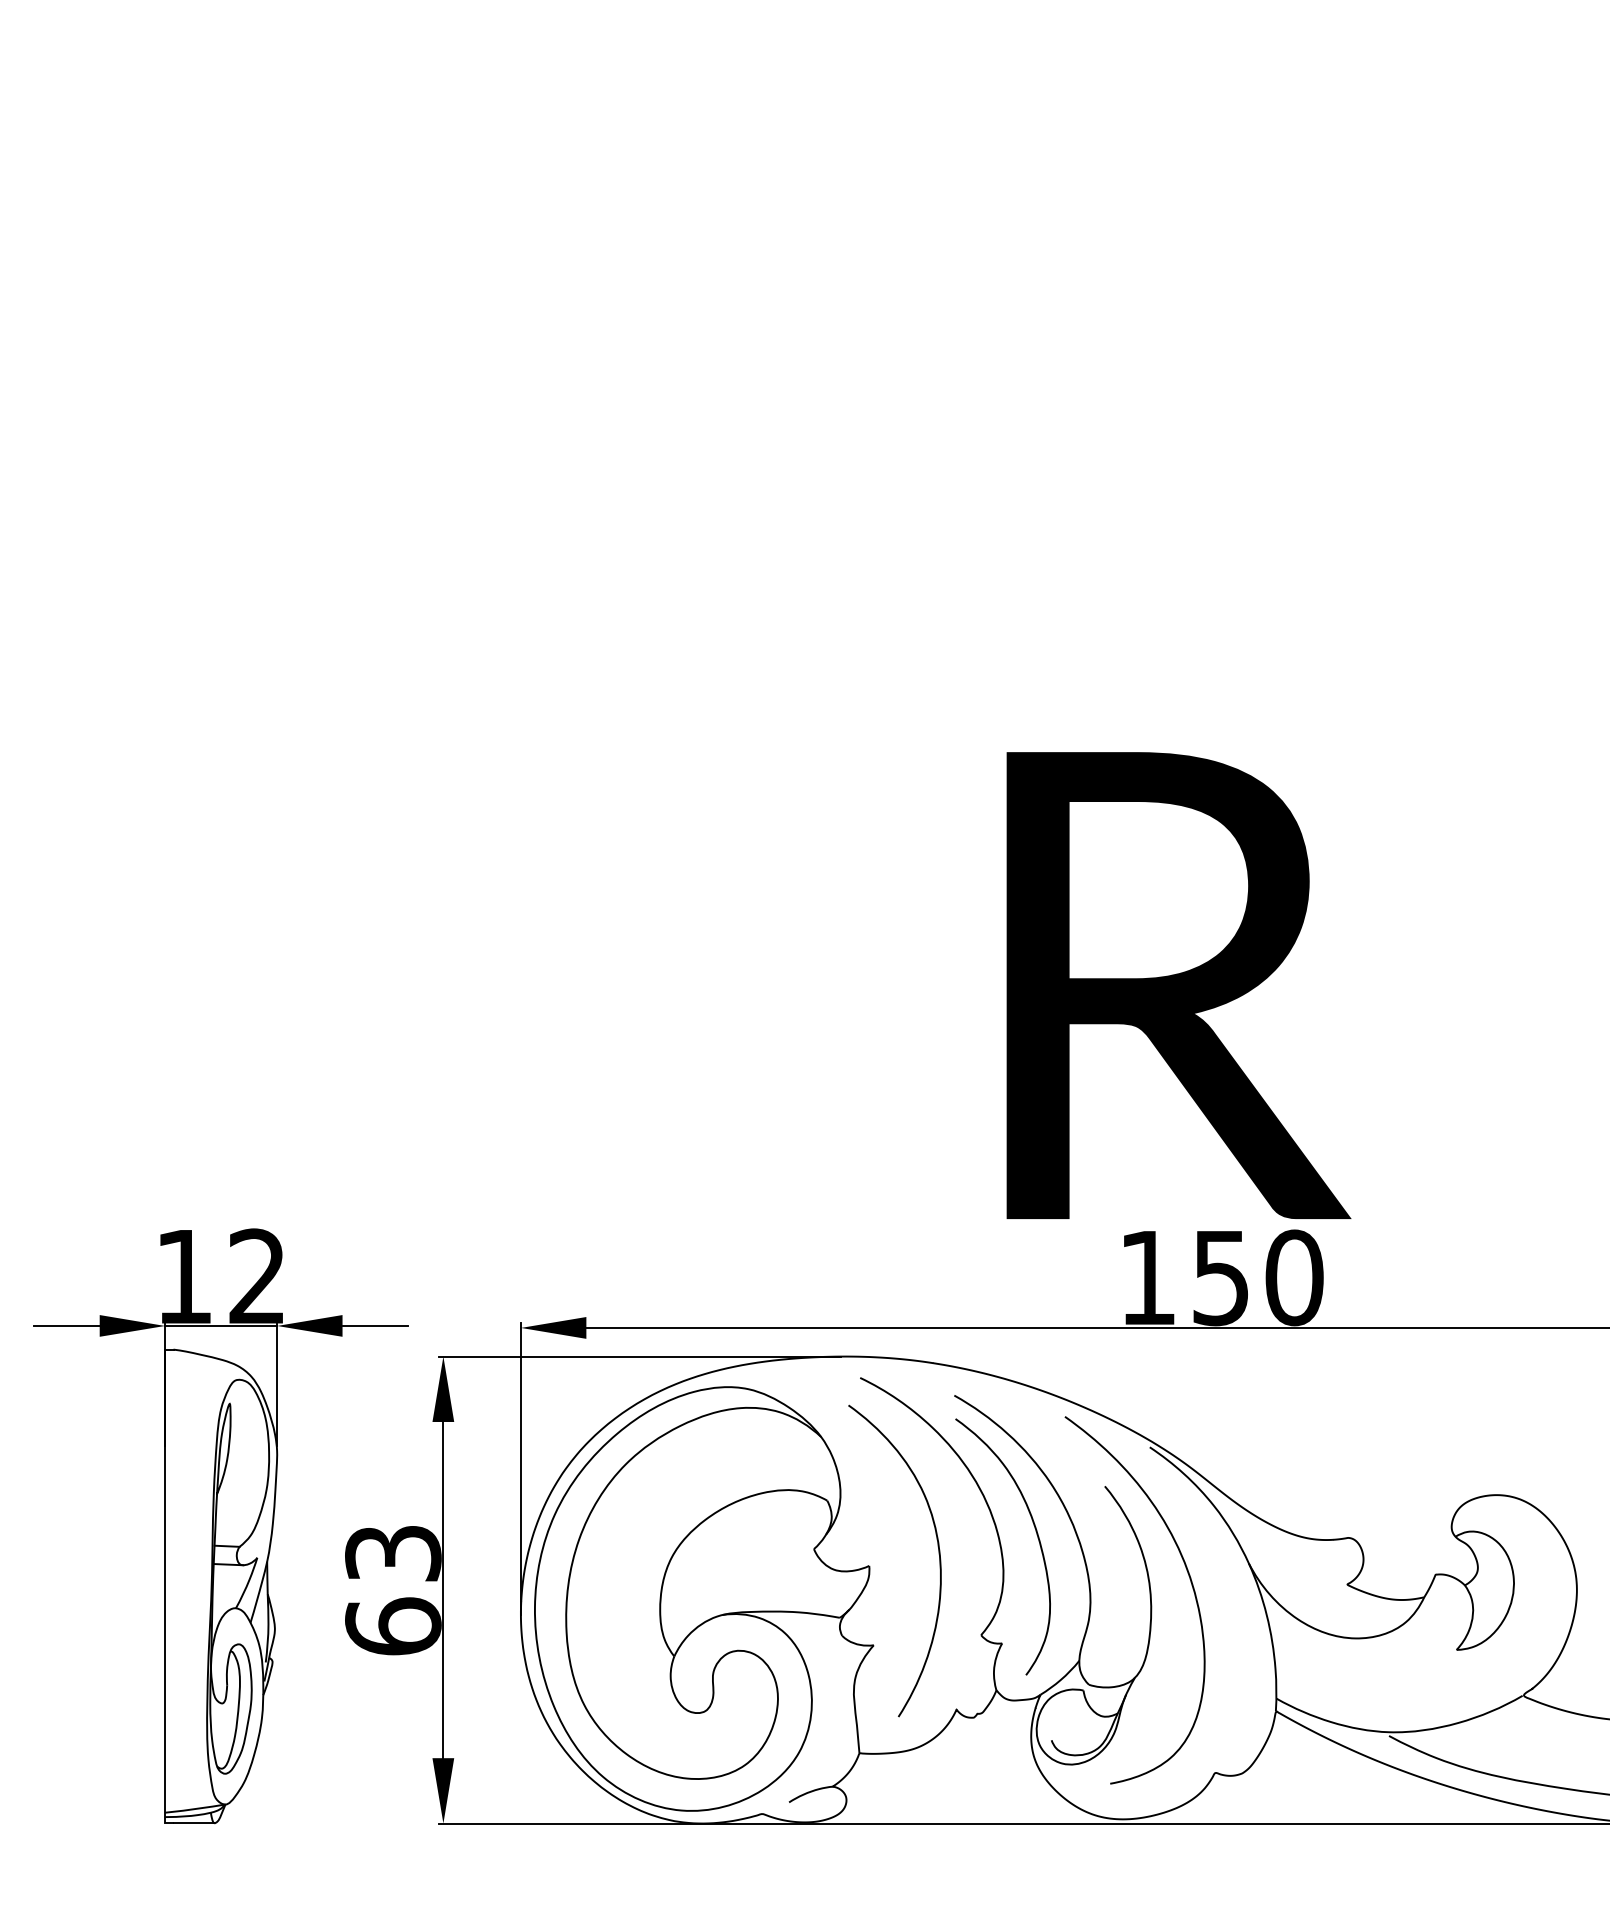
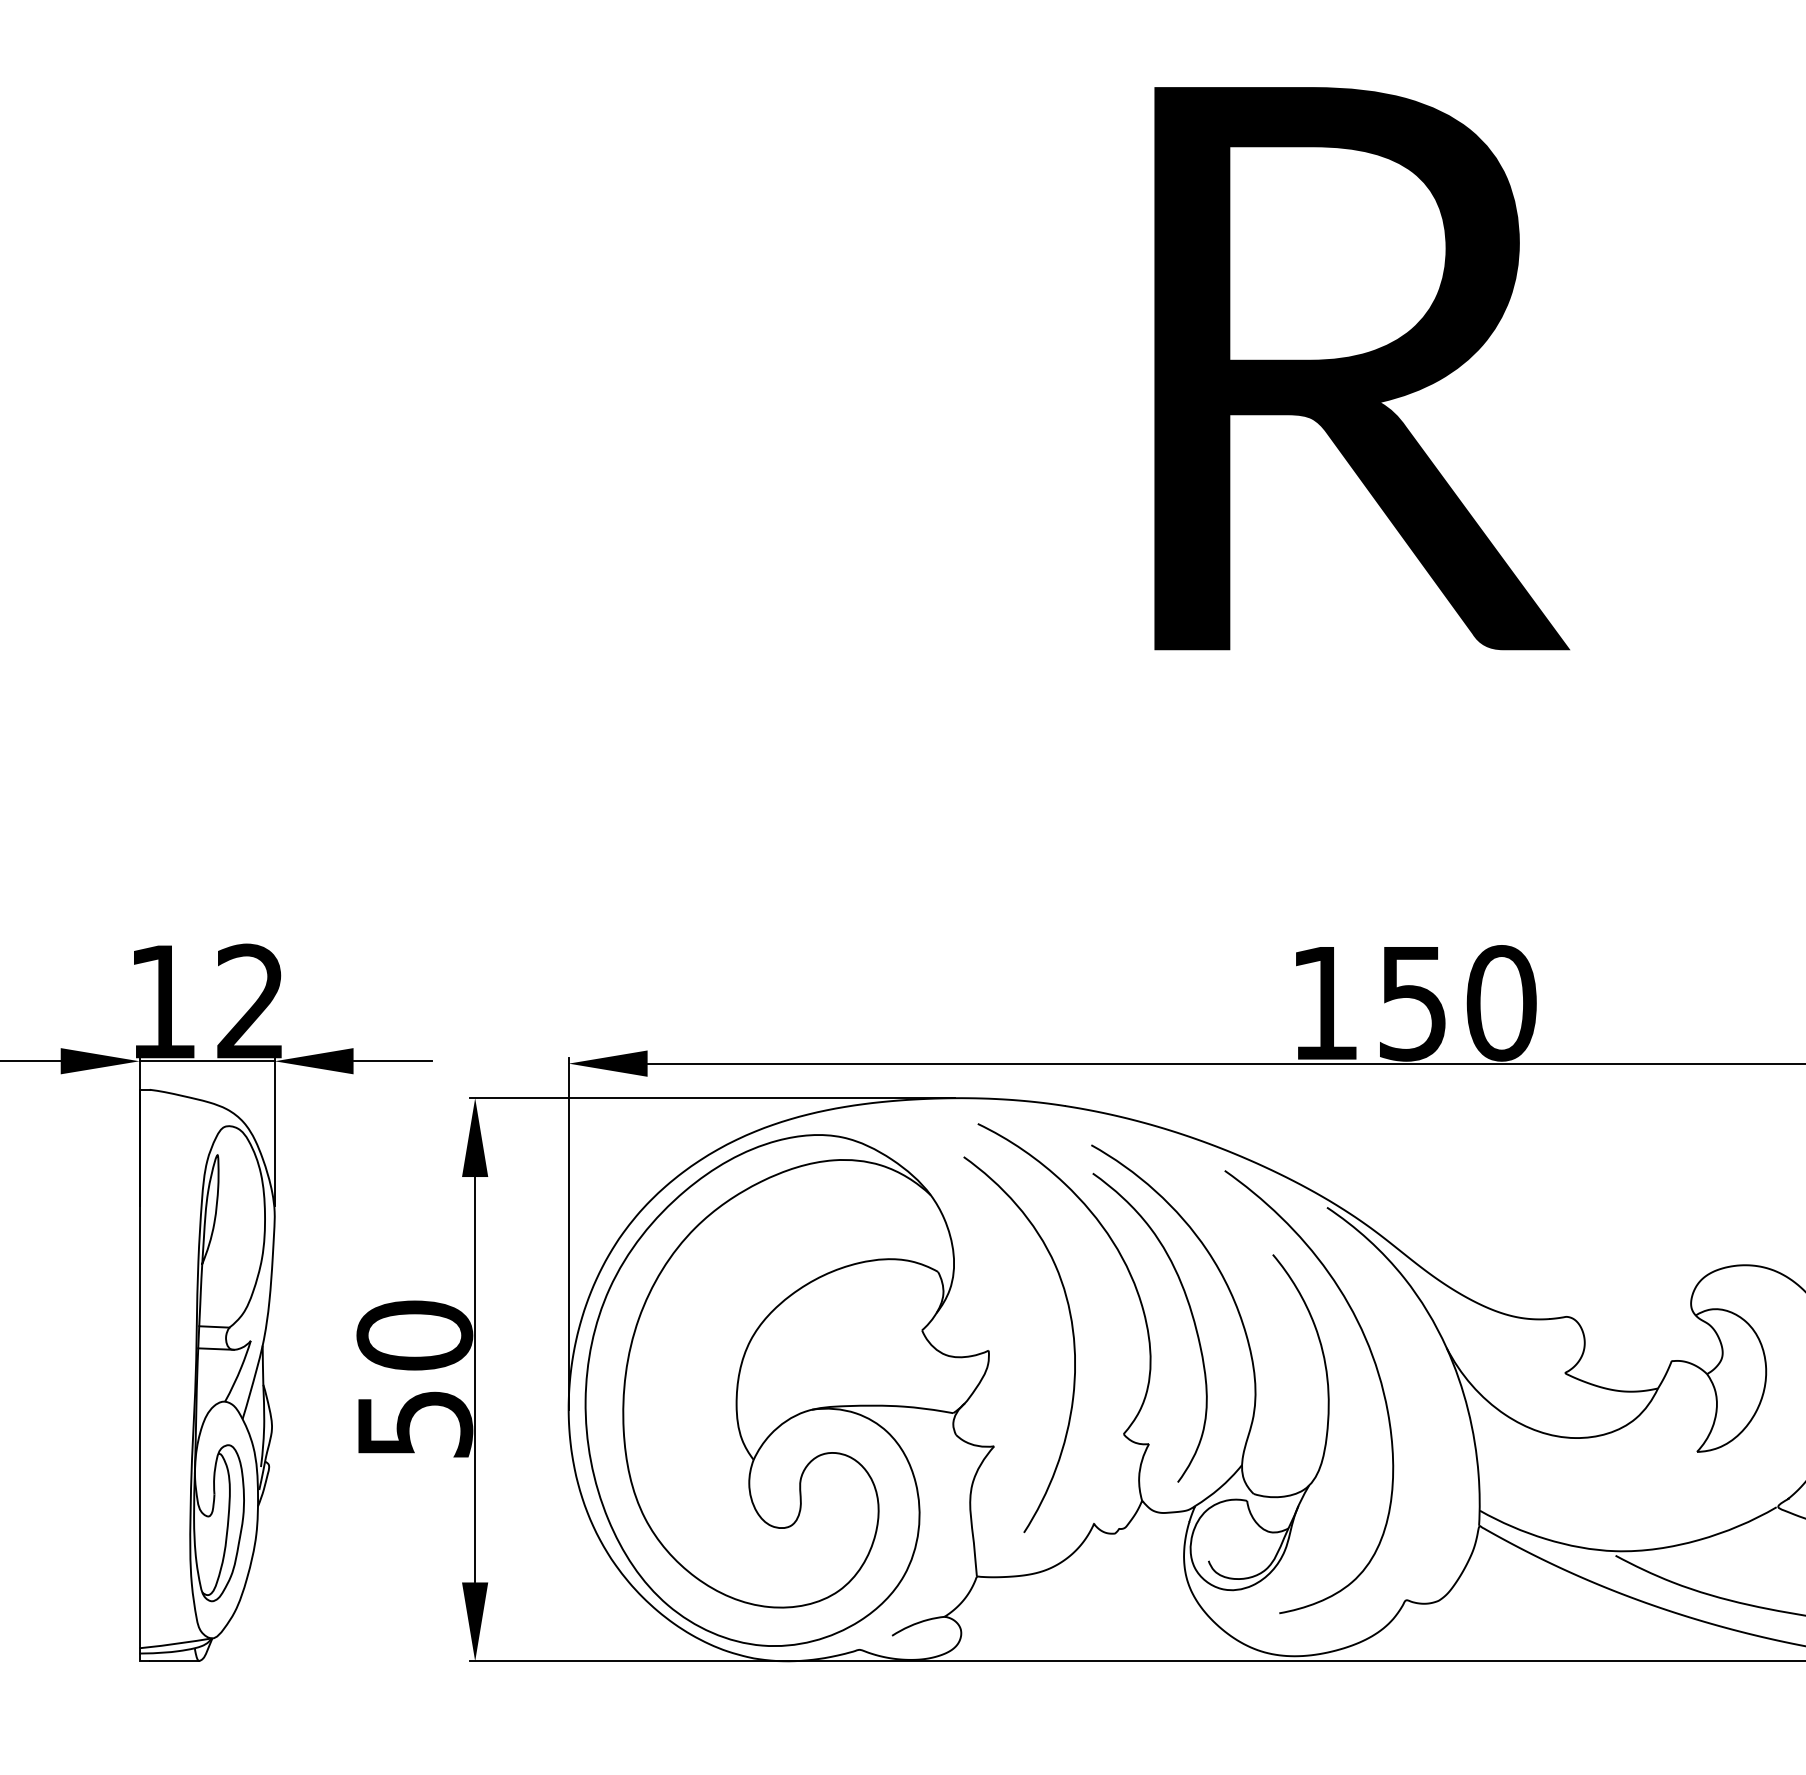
text: (1178, 985) -> (1361, 368), moved
text: (393, 1589) -> (415, 1379), 63 -> 50

